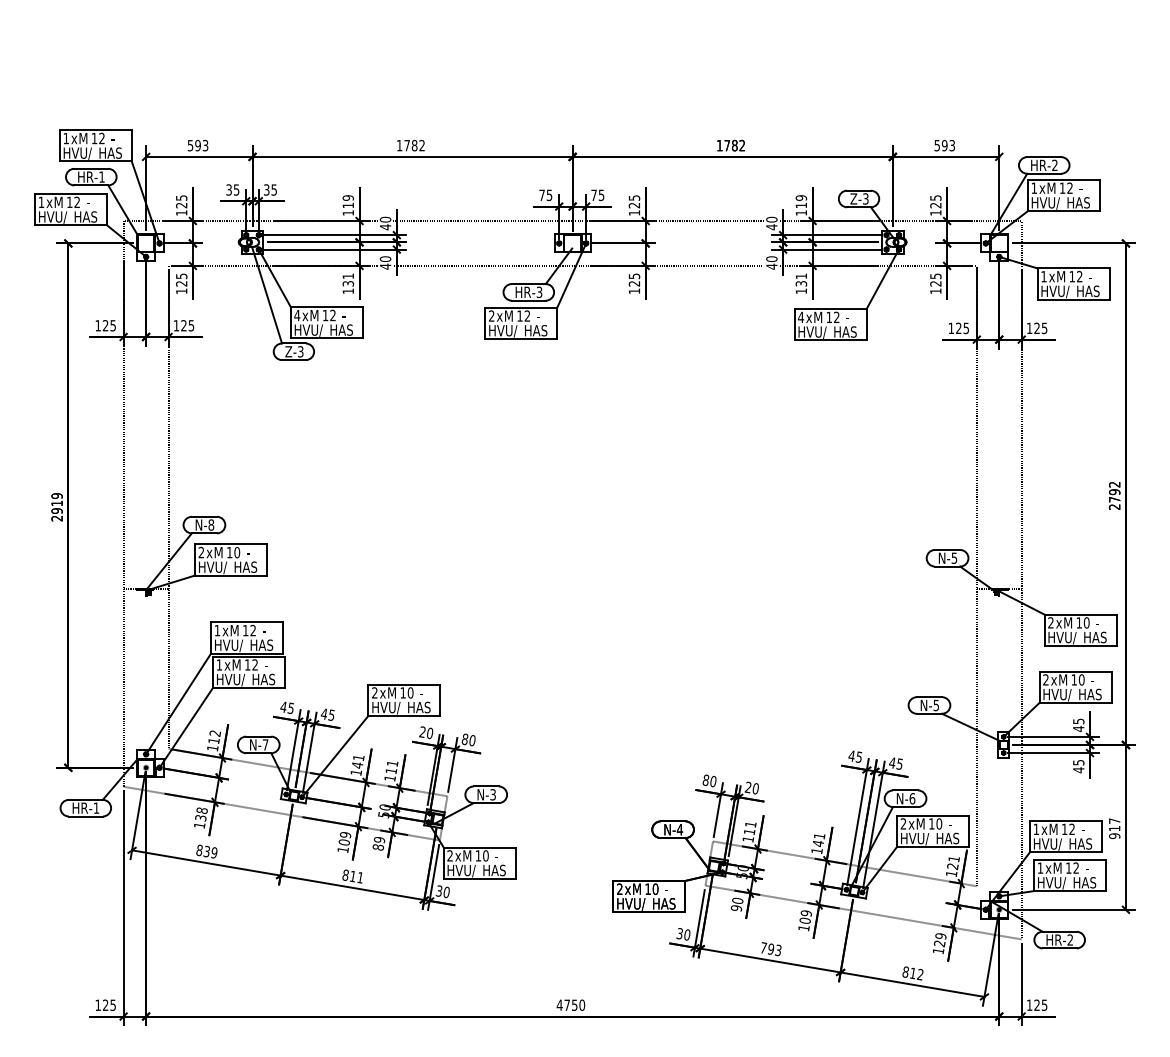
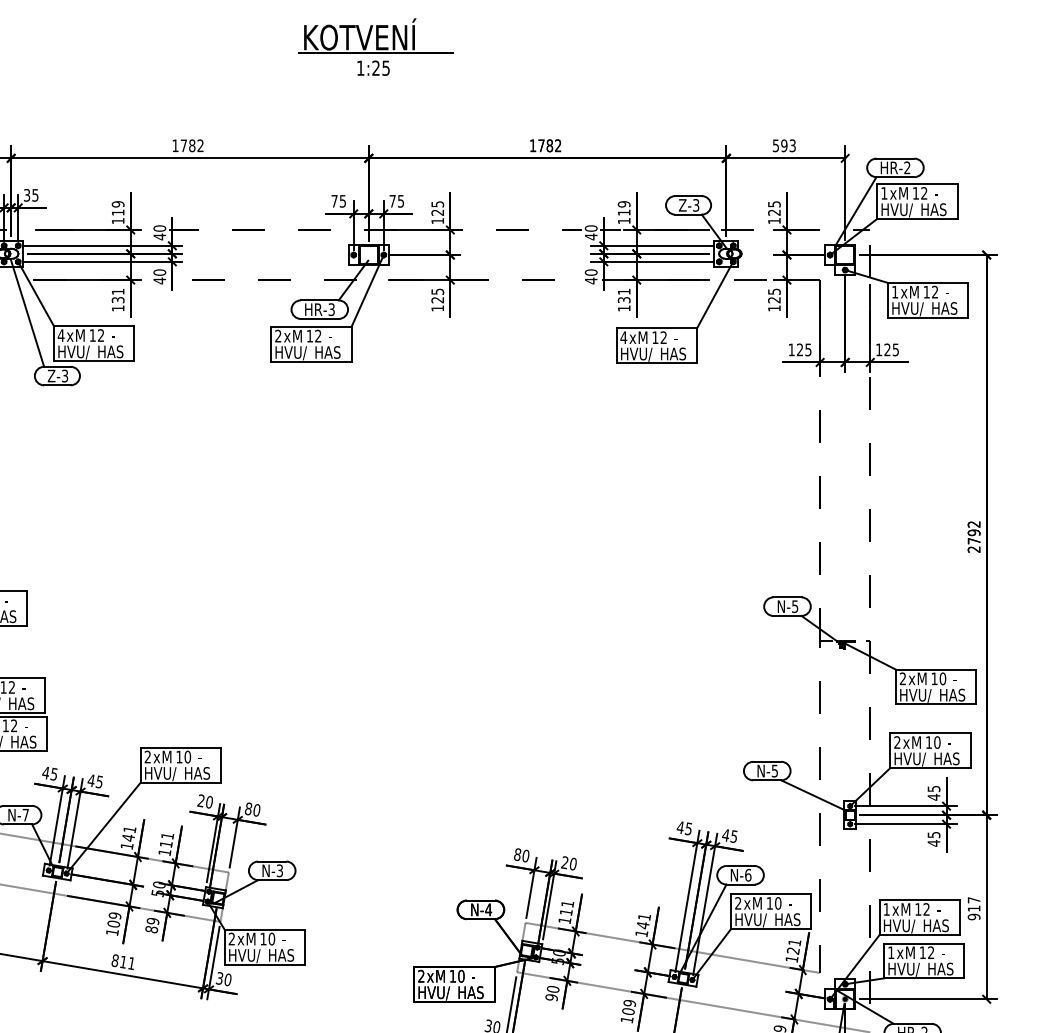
part: (578, 57) -> (375, 47), added

